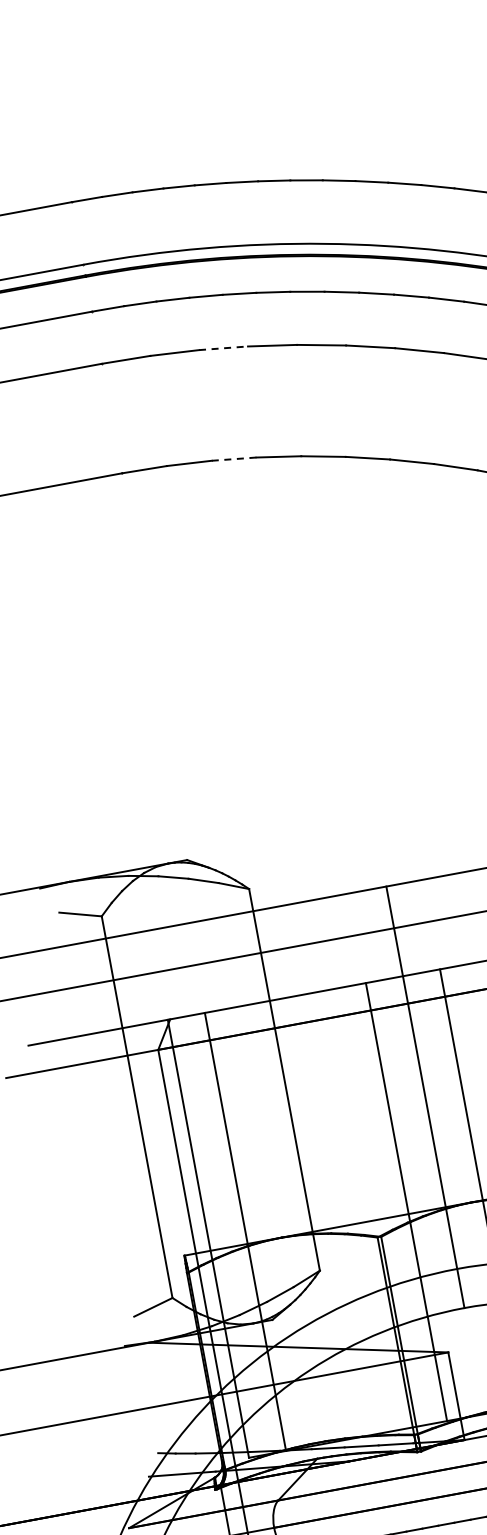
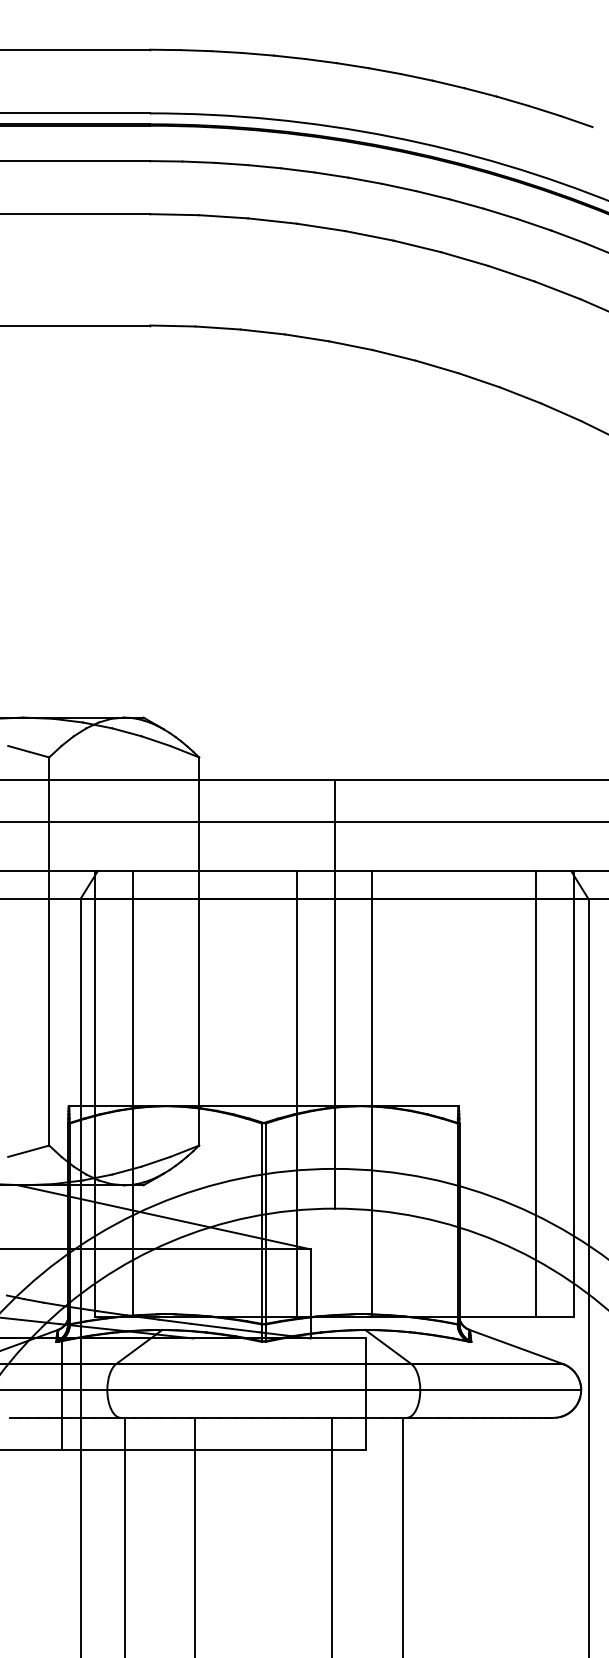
line: (223, 348) -> (272, 221), dashed -> solid
line: (234, 459) -> (263, 332), dashed -> solid

